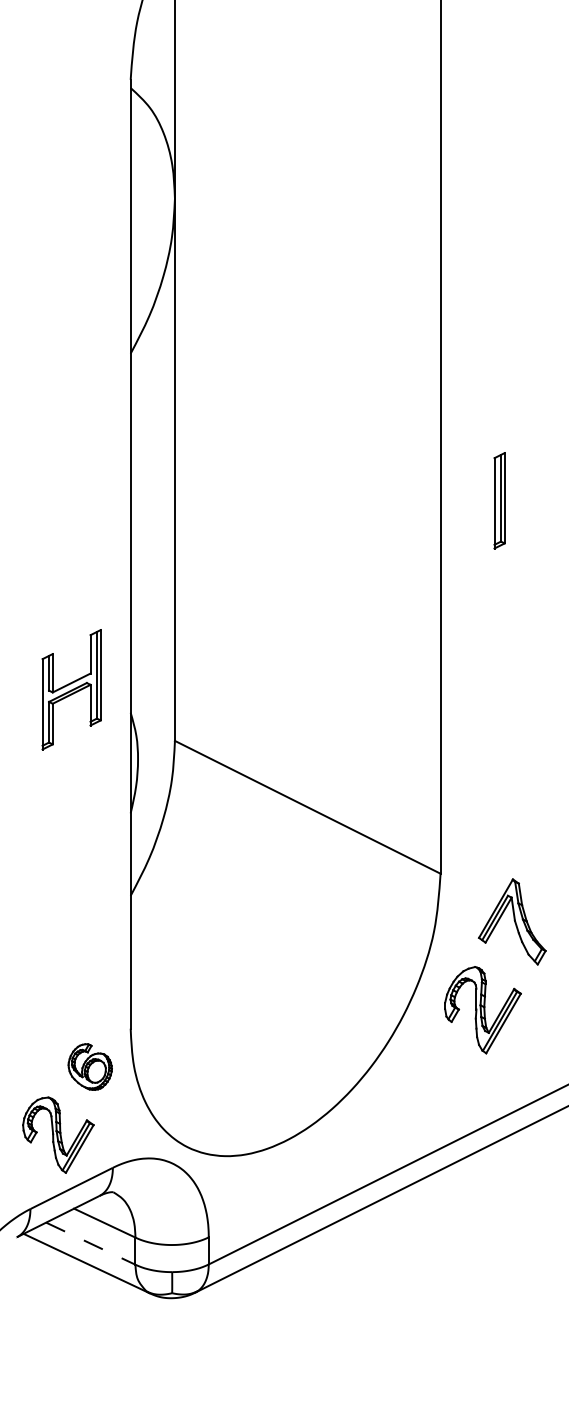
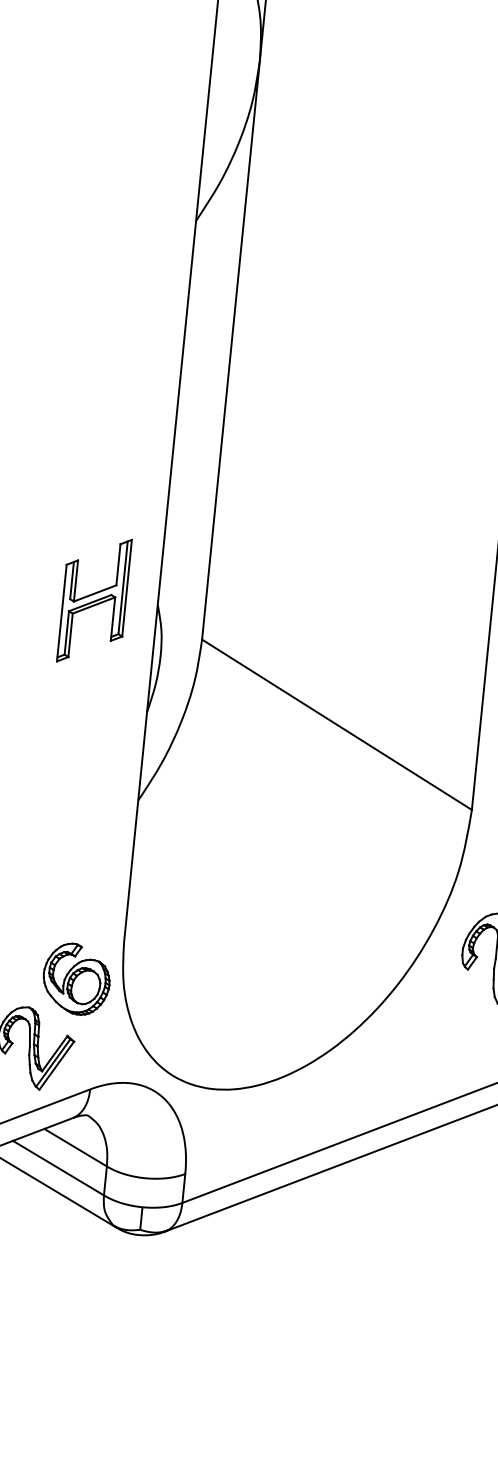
part: (71, 689) -> (94, 600), moved
part: (90, 1066) -> (77, 978), size x1.43
line: (91, 1243) -> (59, 1168), dashed -> solid

